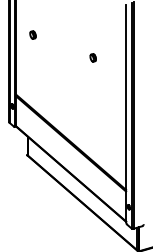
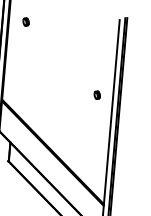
part: (32, 34) -> (25, 21), moved
part: (92, 57) -> (96, 94), moved

